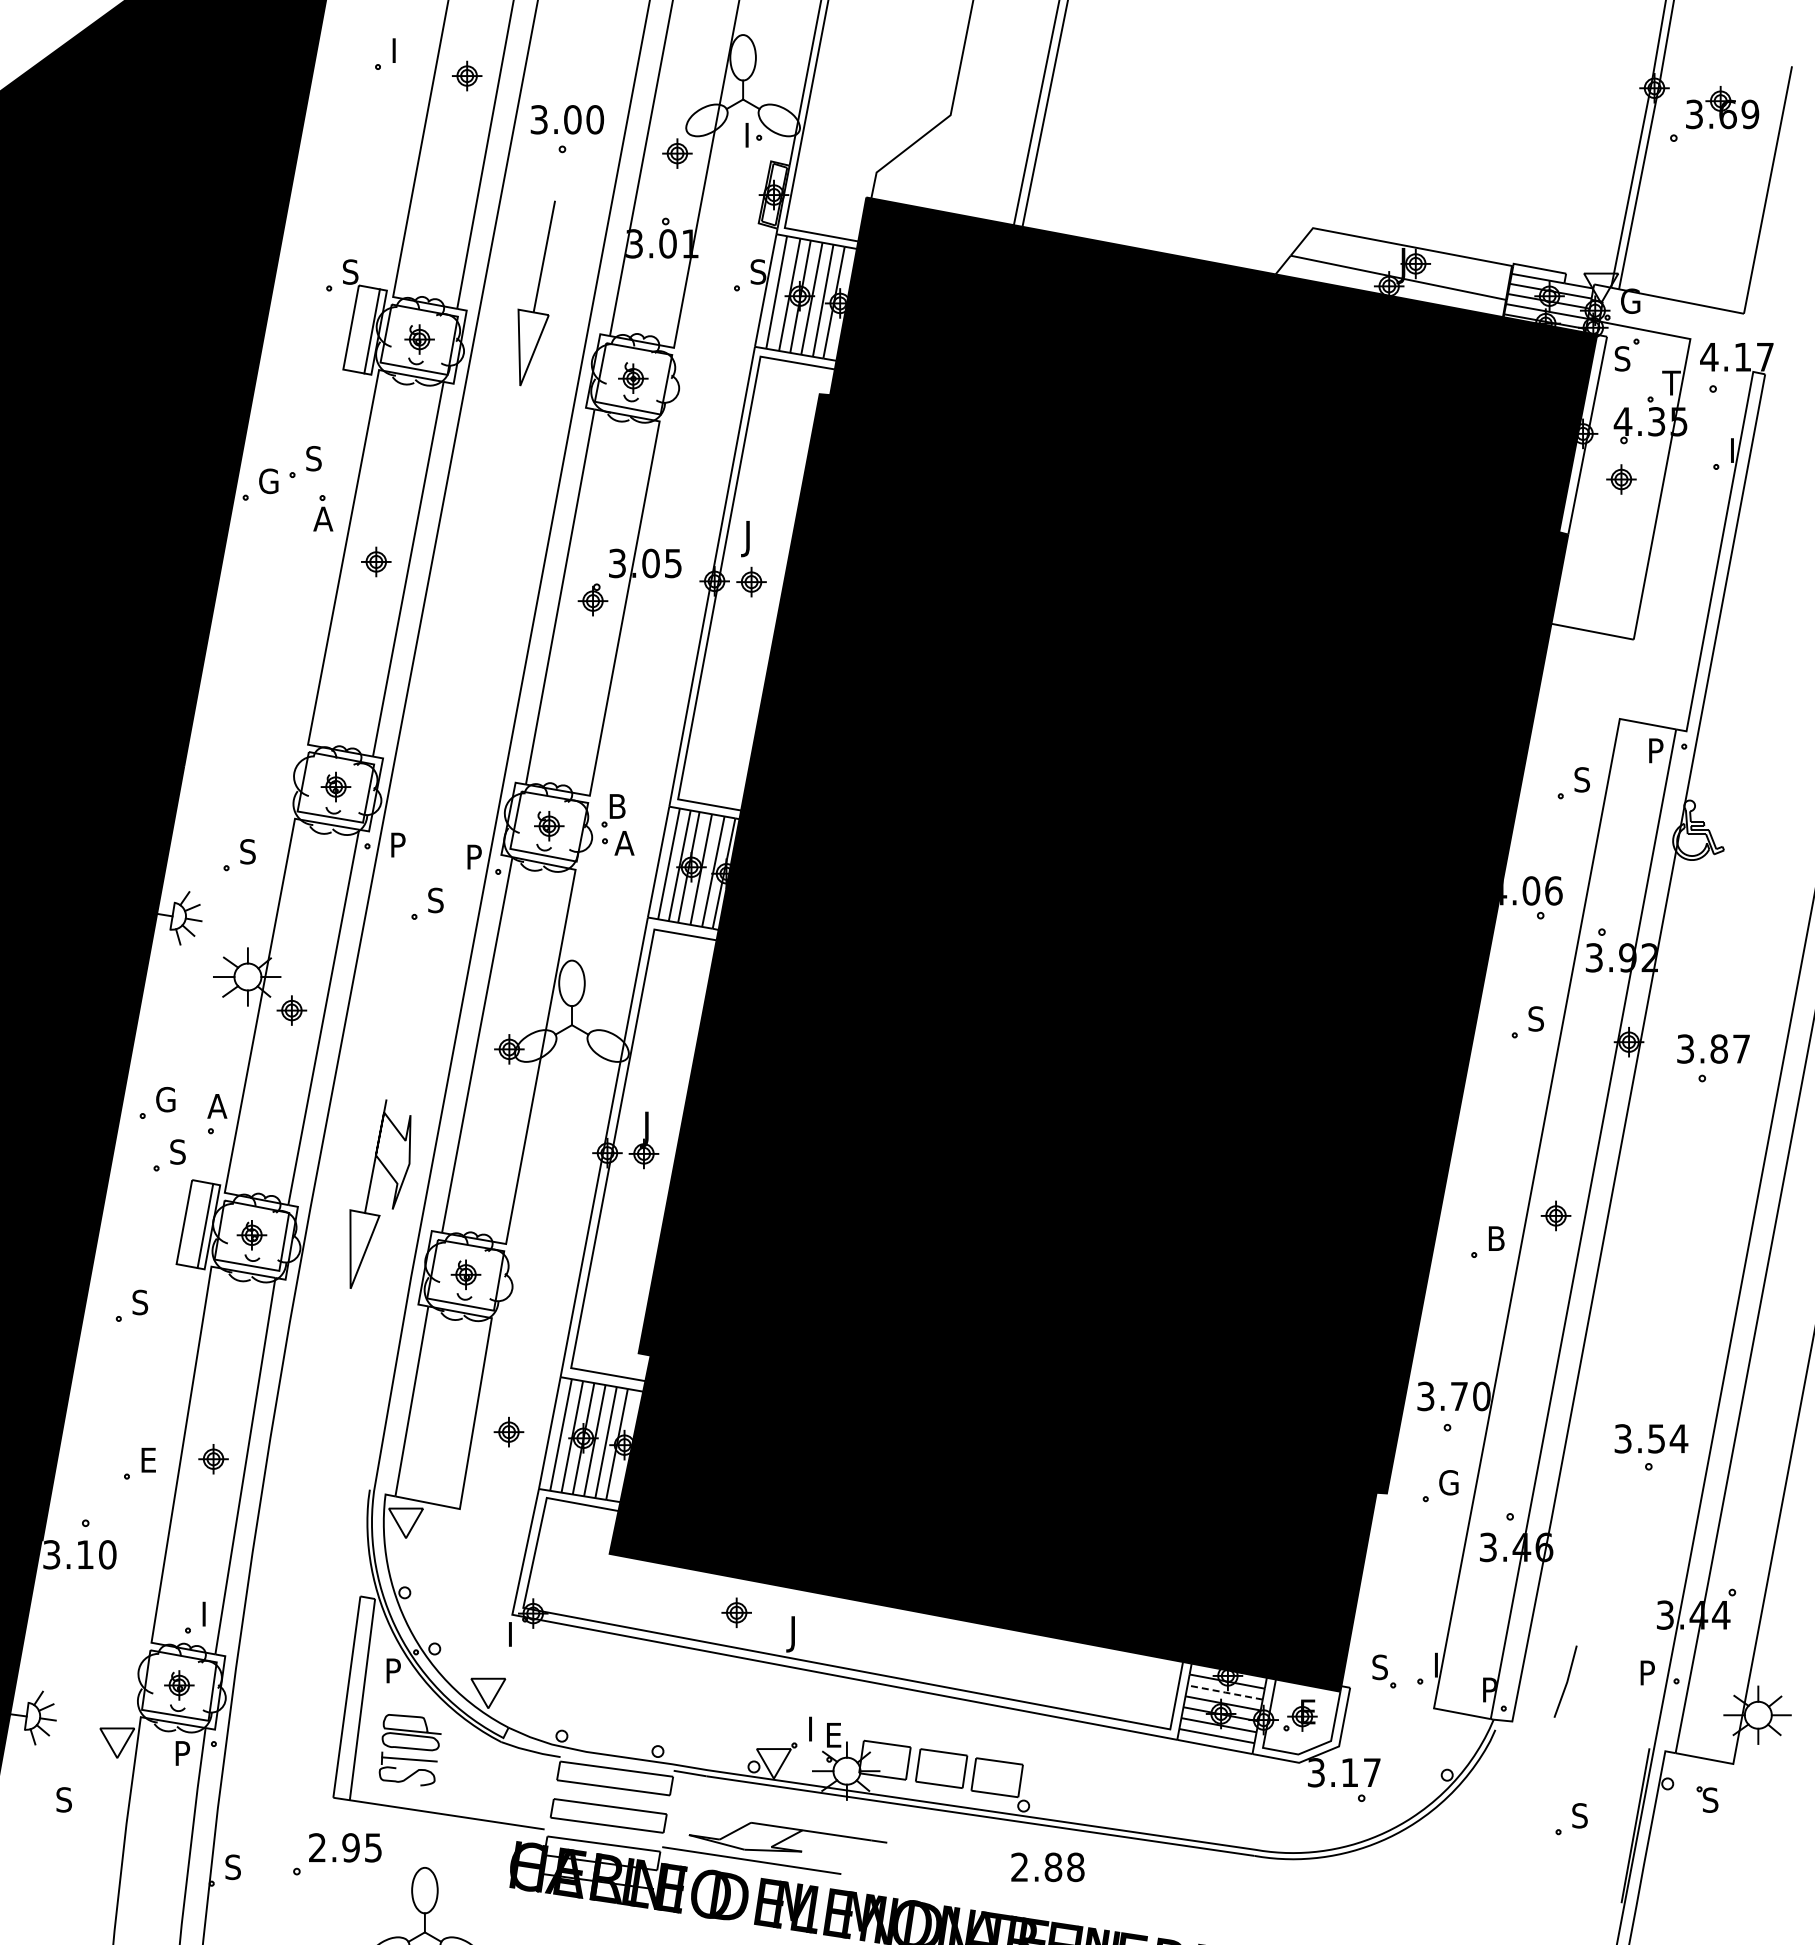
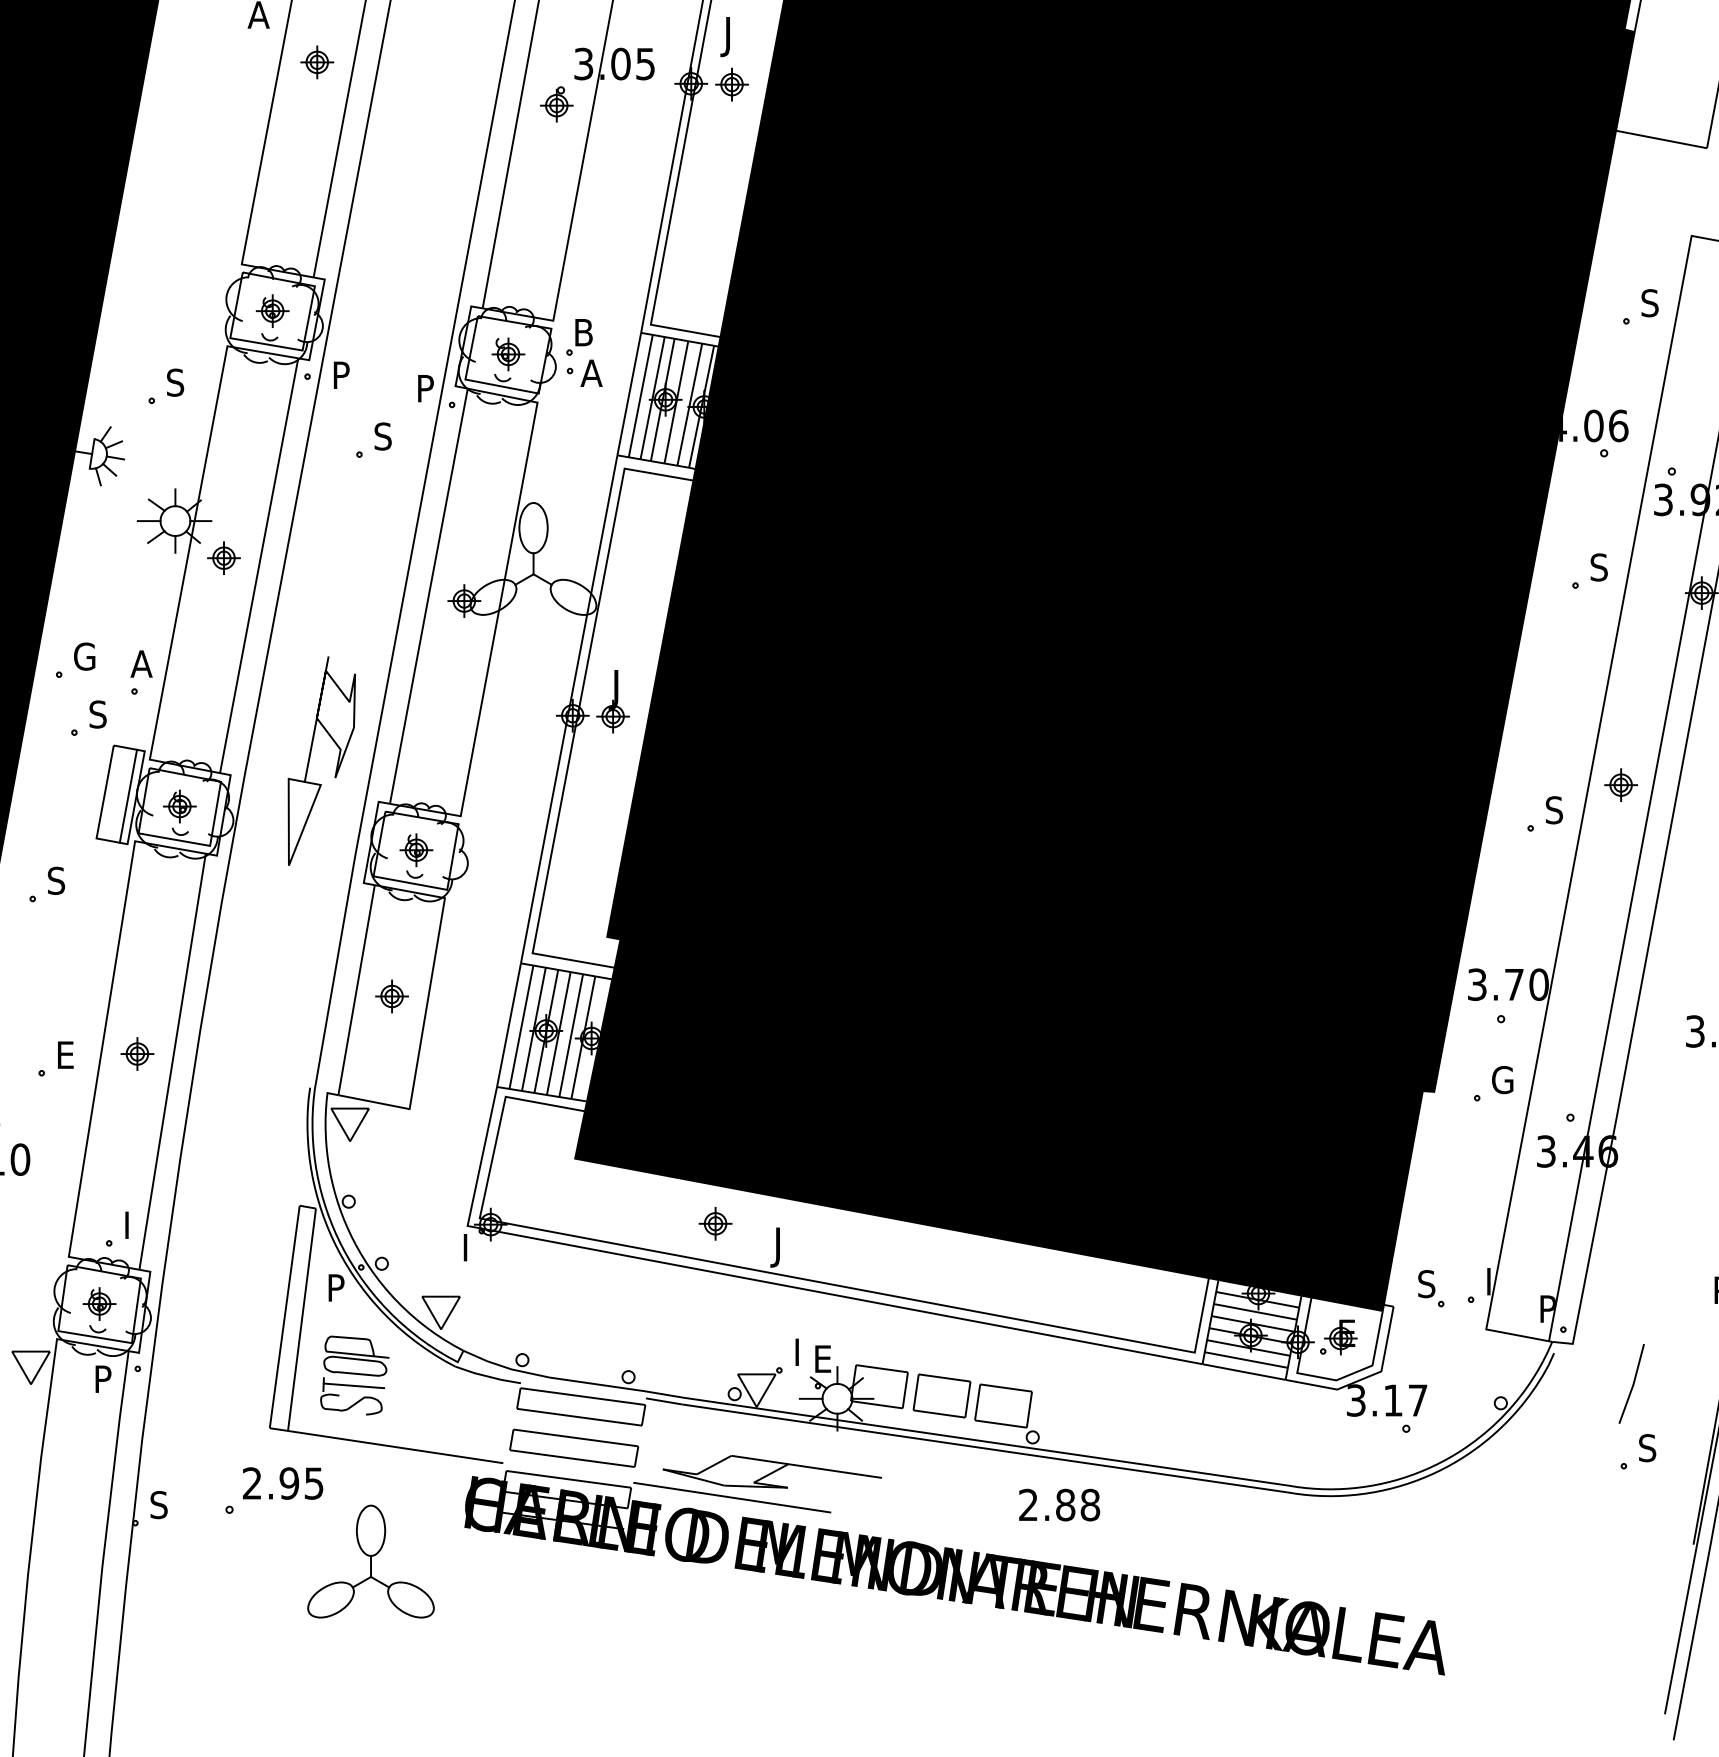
text: (1496, 1238) -> (1555, 810), B -> S
part: (508, 1431) -> (391, 995), moved
line: (1566, 1681) -> (1632, 1383), moved
line: (1225, 1692) -> (1255, 1311), dashed -> solid

